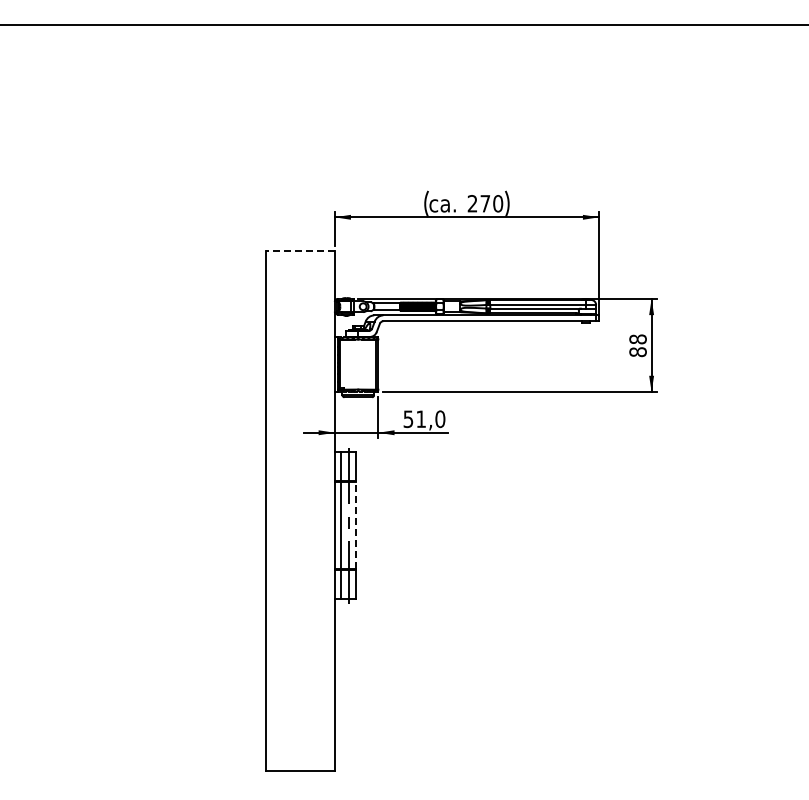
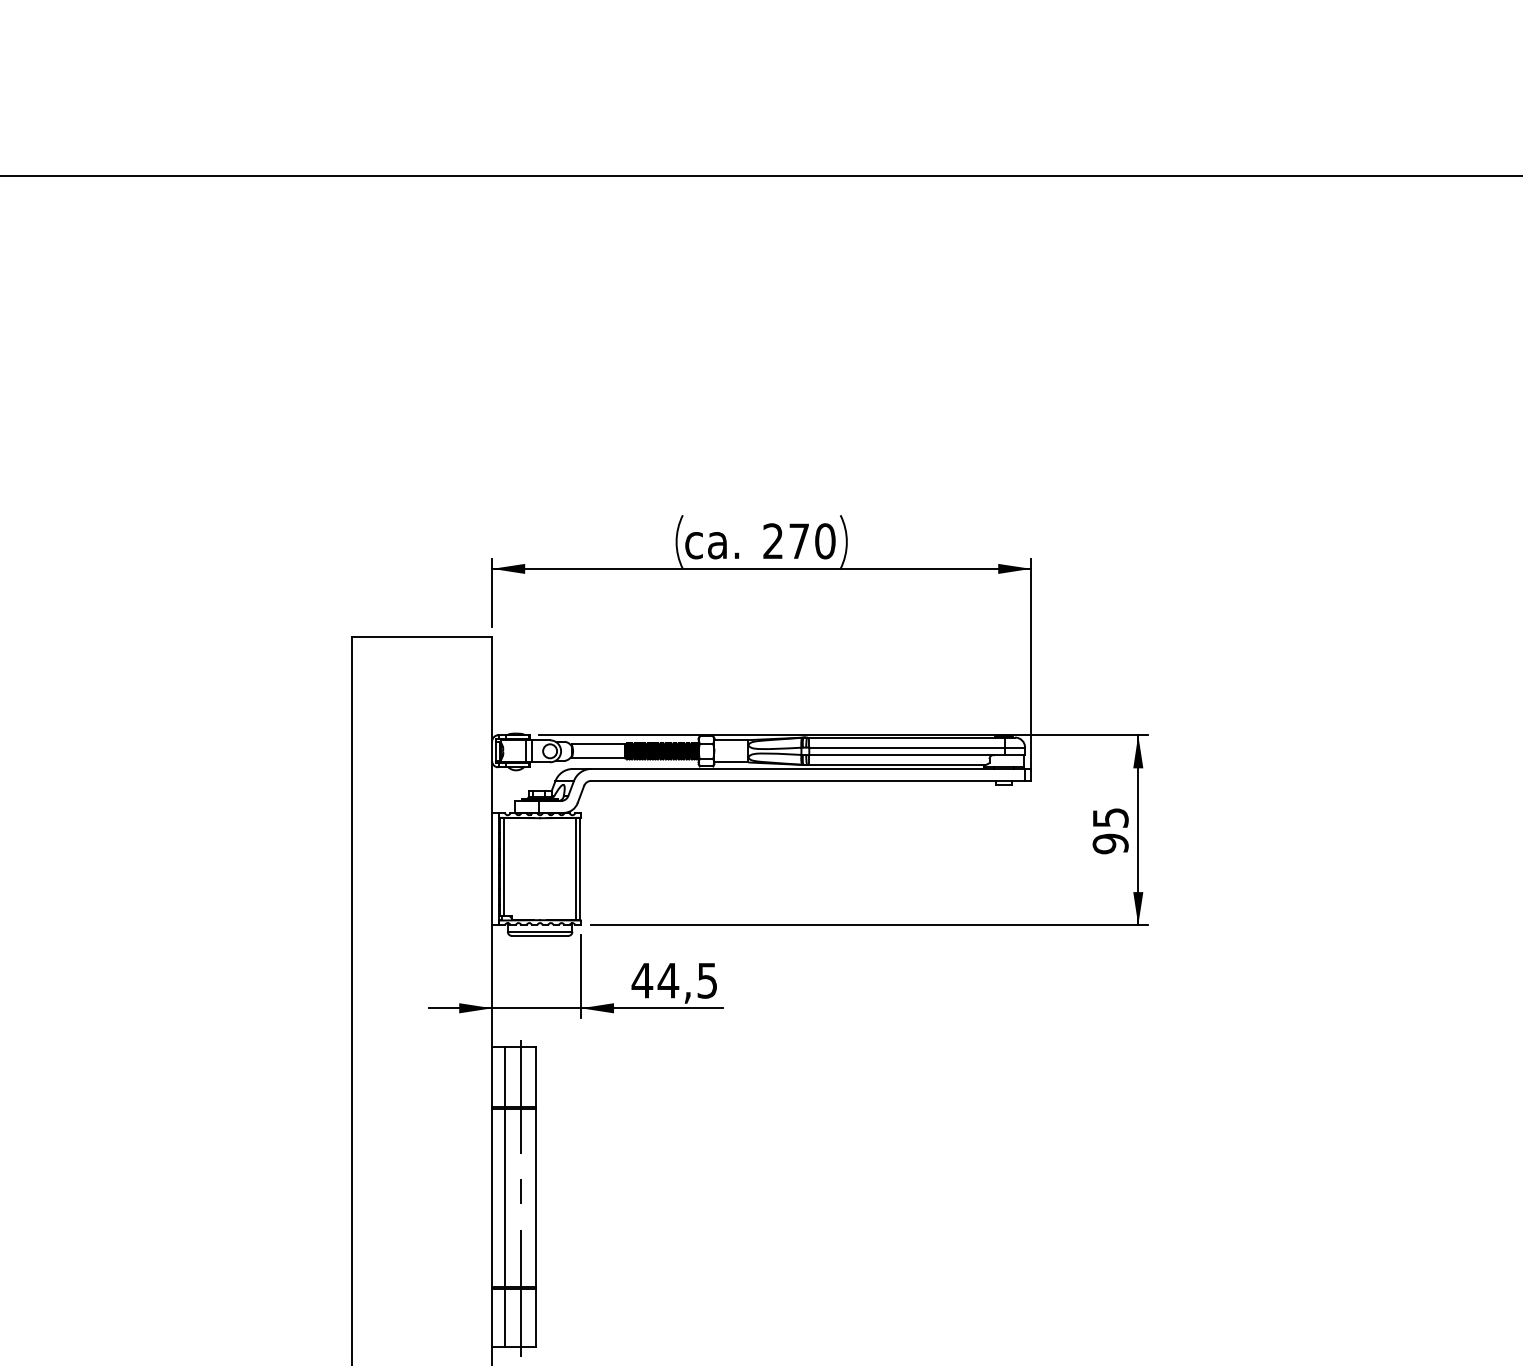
line: (300, 250) -> (422, 636), dashed -> solid
text: (637, 345) -> (1109, 830), 88 -> 95
text: (424, 419) -> (675, 981), 51,0 -> 44,5
line: (356, 525) -> (536, 1197), dashed -> solid

